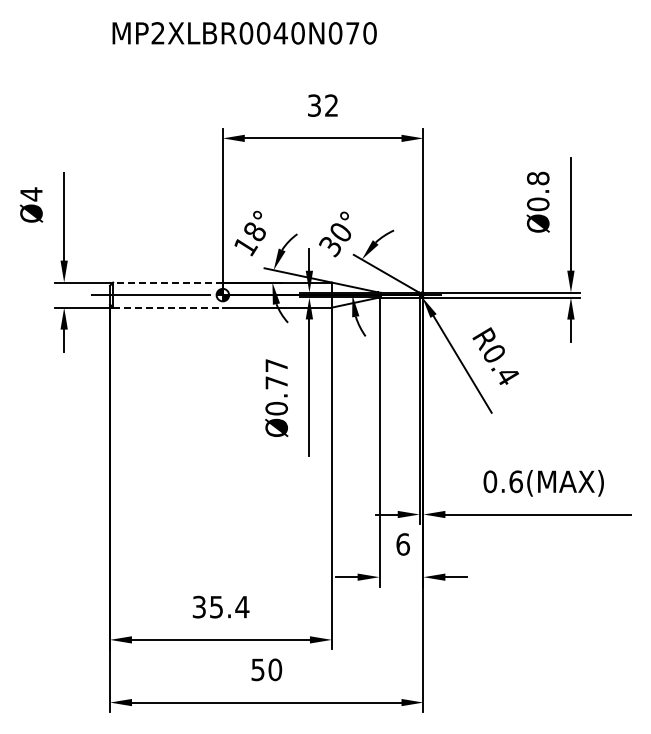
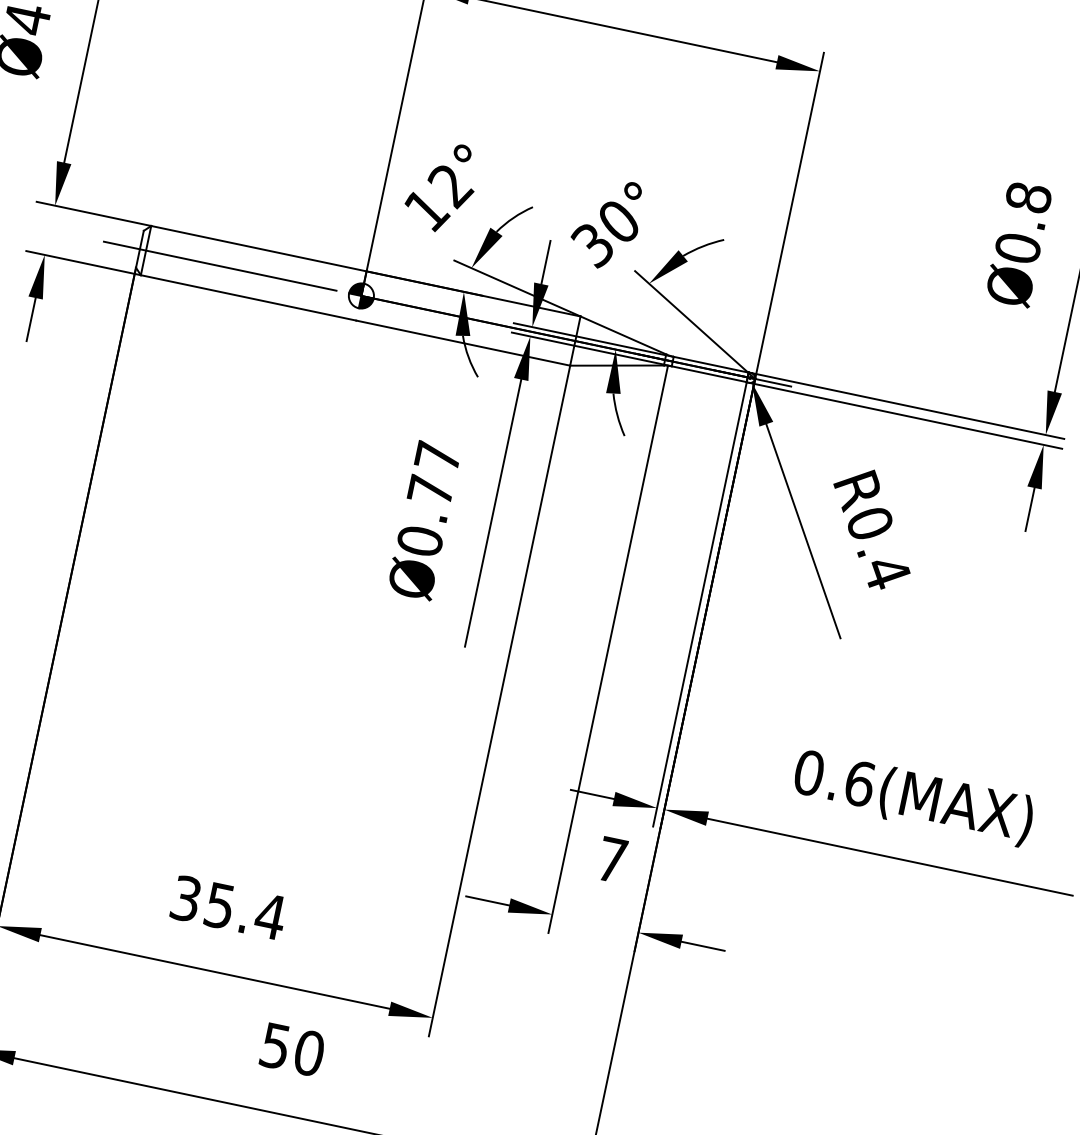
text: (255, 232) -> (451, 186), 18° -> 12°
line: (168, 282) -> (259, 248), dashed -> solid
line: (168, 307) -> (249, 297), dashed -> solid
text: (402, 544) -> (610, 859), 6 -> 7

